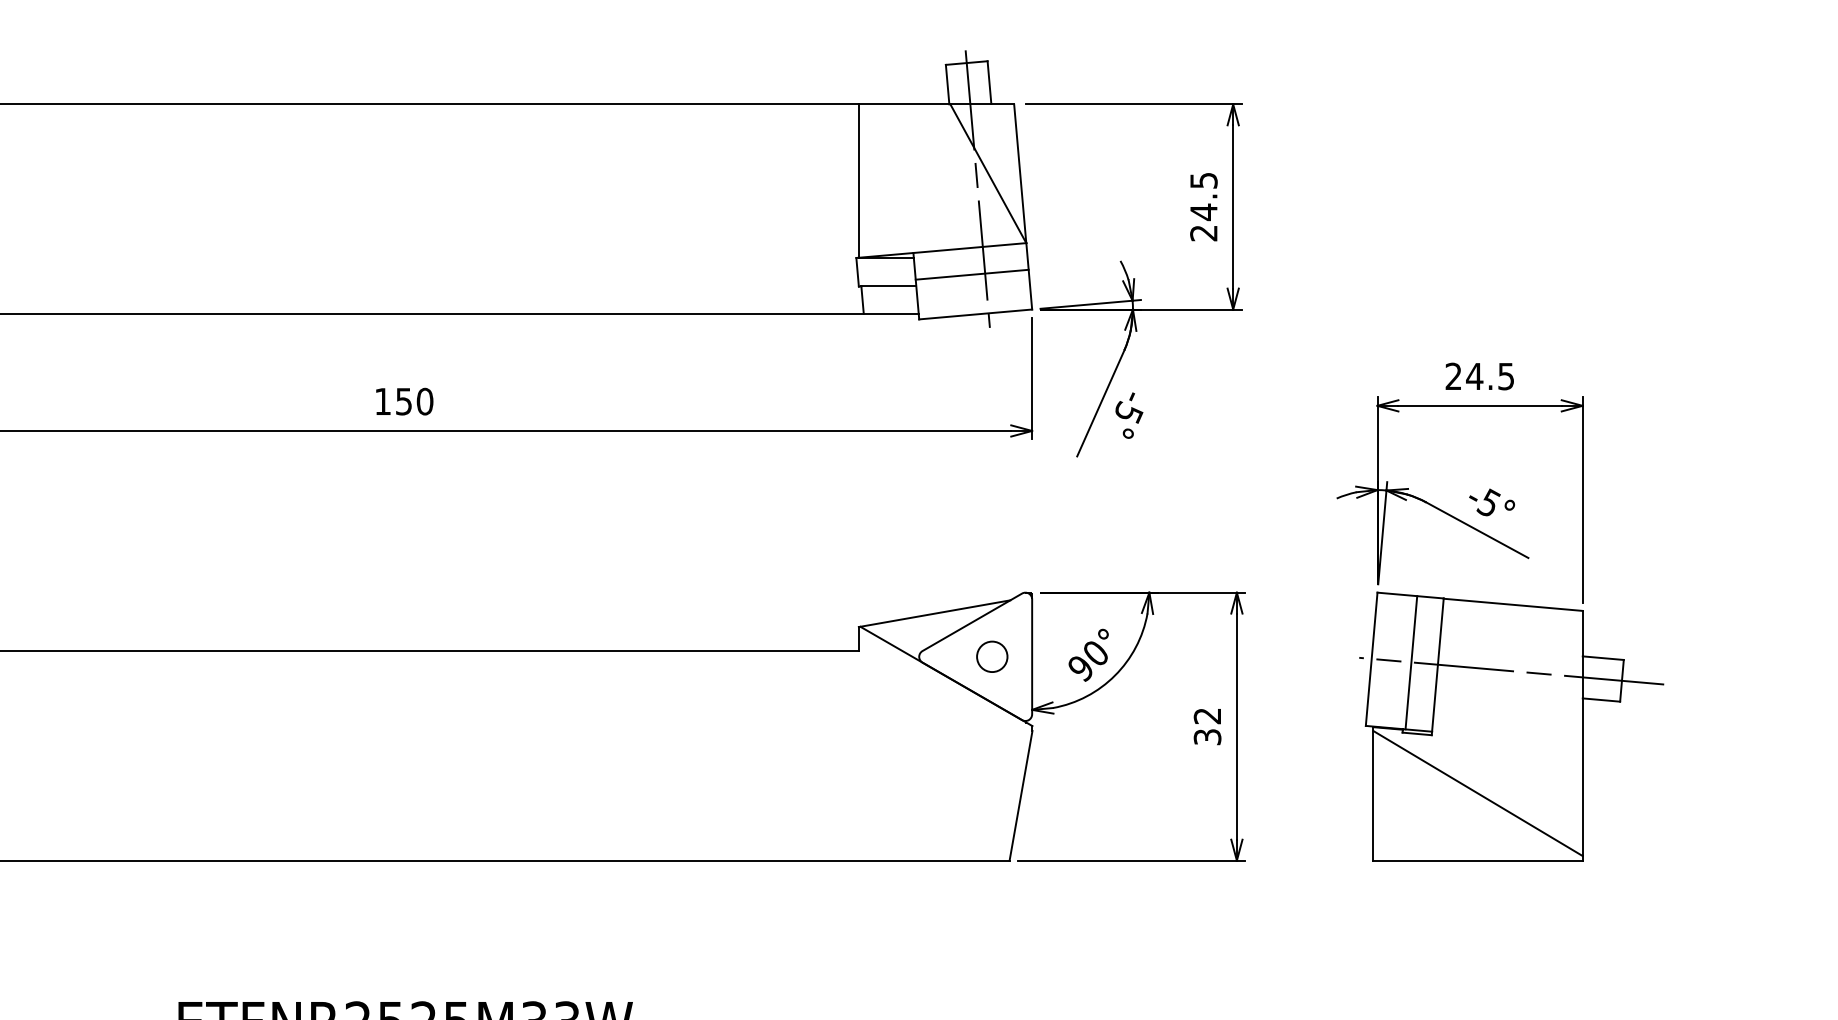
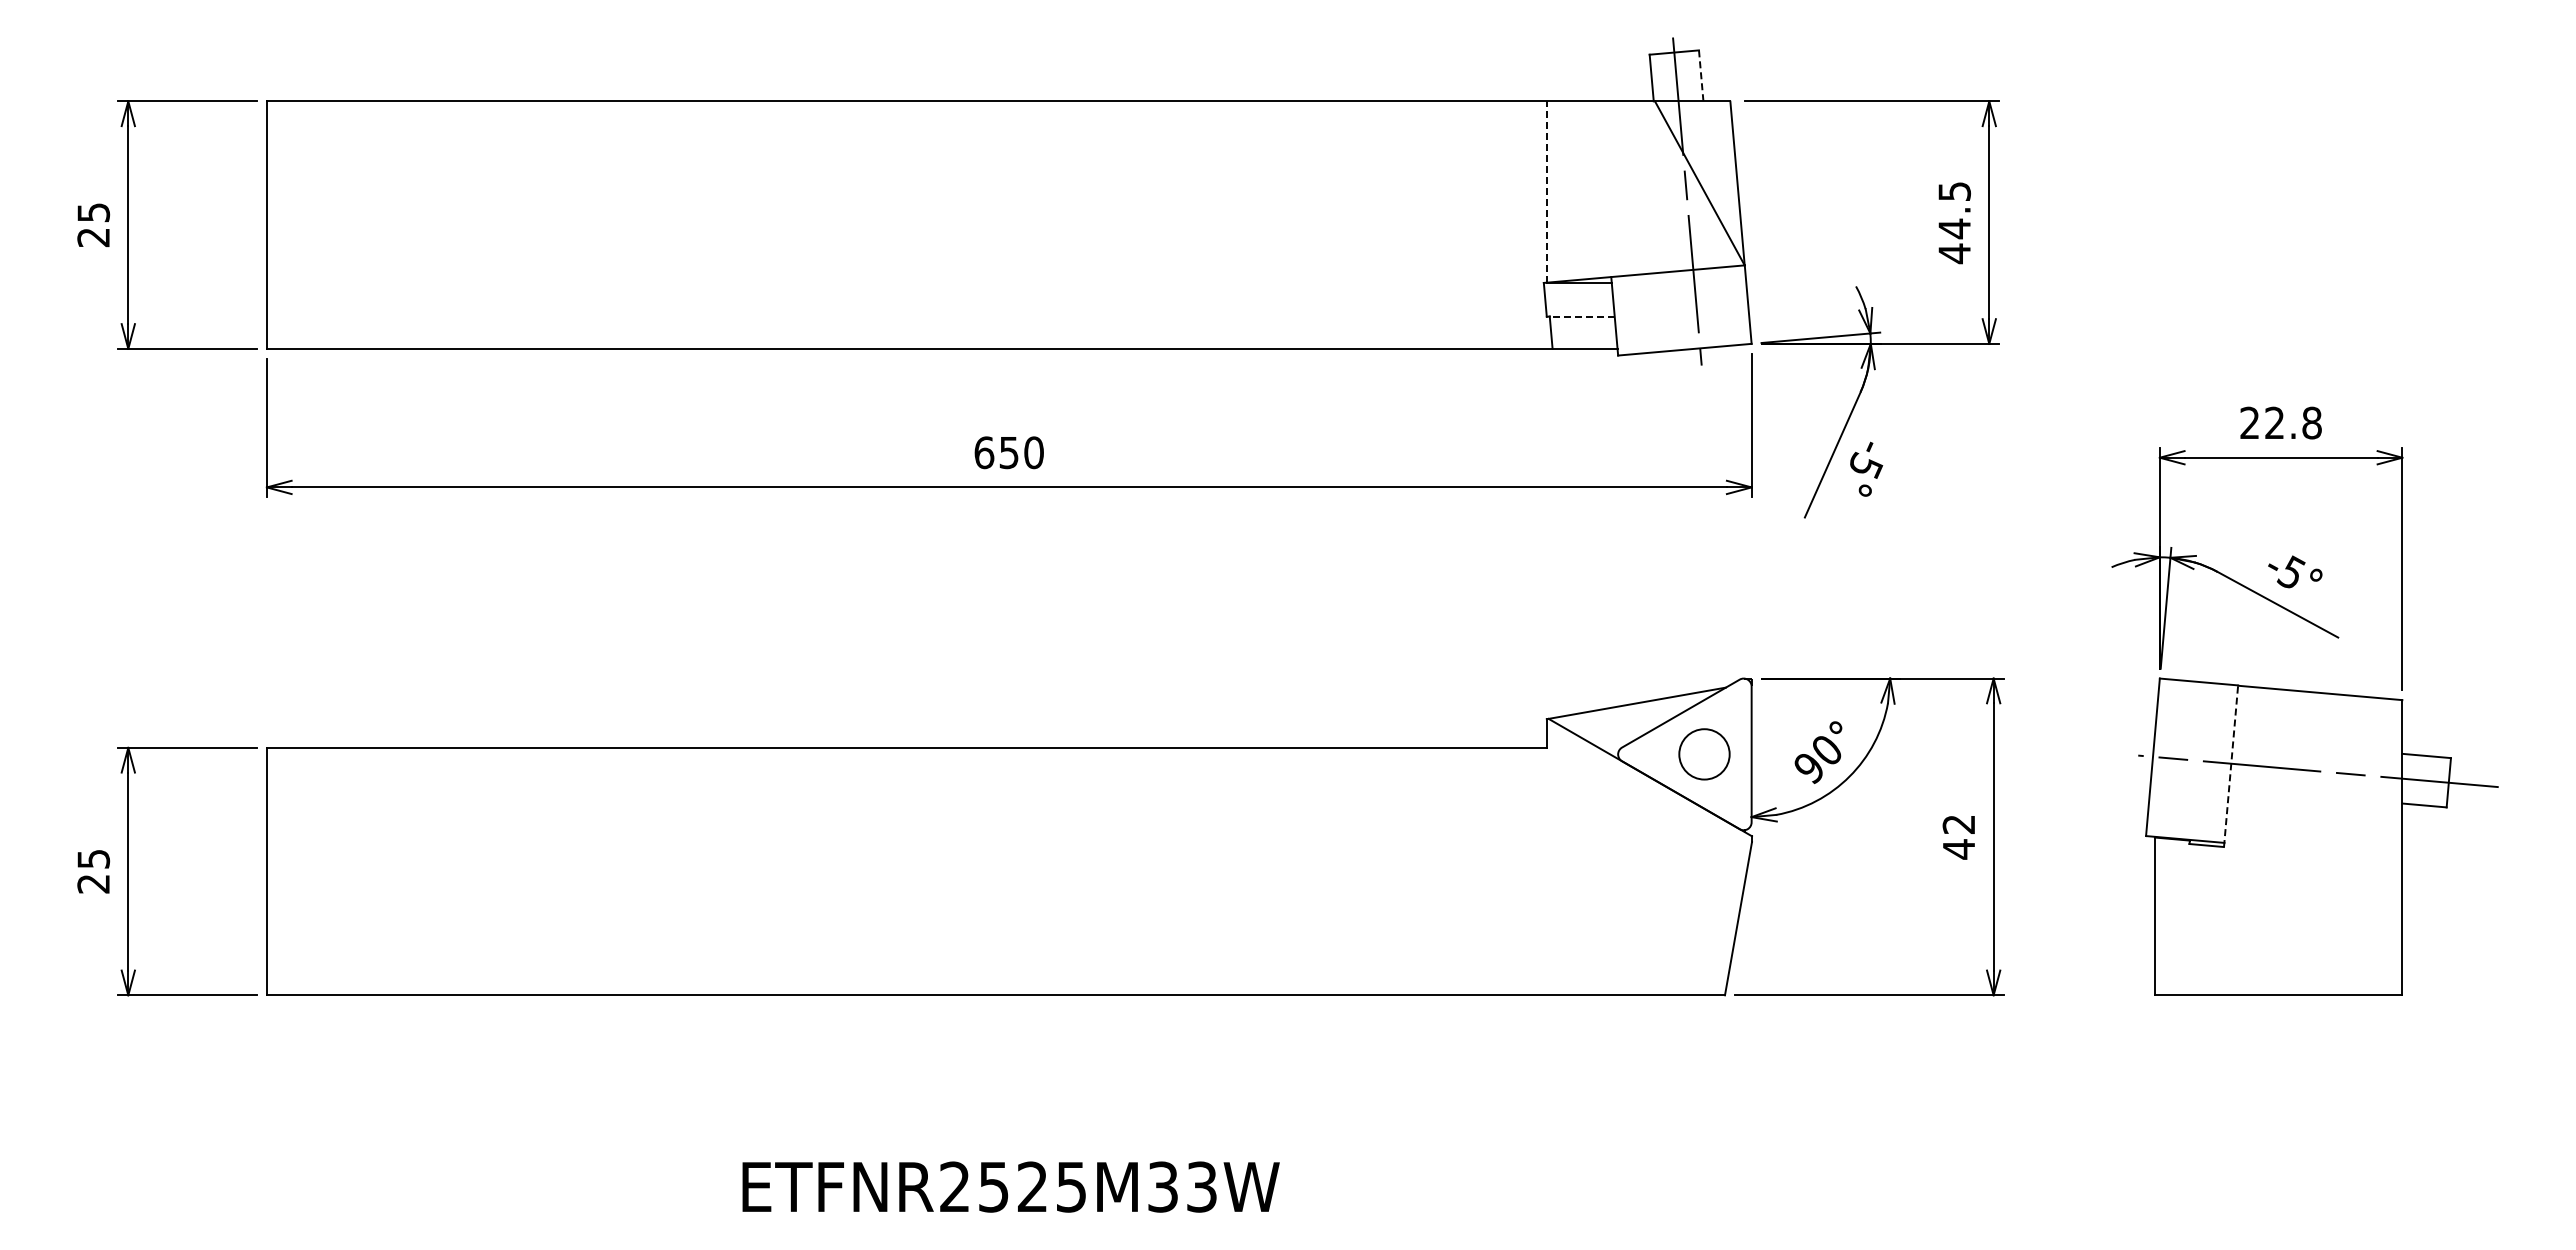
line: (989, 83) -> (1701, 76), solid -> dashed
line: (858, 181) -> (1546, 192), solid -> dashed
text: (1203, 233) -> (1954, 253), 24.5 -> 44.5
line: (971, 274) -> (1680, 302), removed
line: (888, 286) -> (1581, 316), solid -> dashed
text: (1489, 376) -> (2292, 422), 24.5 -> 22.8
text: (383, 401) -> (984, 452), 150 -> 650
circle: (992, 656) -> (1704, 754), size x1.4
line: (1411, 662) -> (2199, 761), removed
line: (1438, 666) -> (2231, 765), solid -> dashed
text: (1207, 737) -> (1958, 849), 32 -> 42
line: (1477, 793) -> (2278, 915), removed

